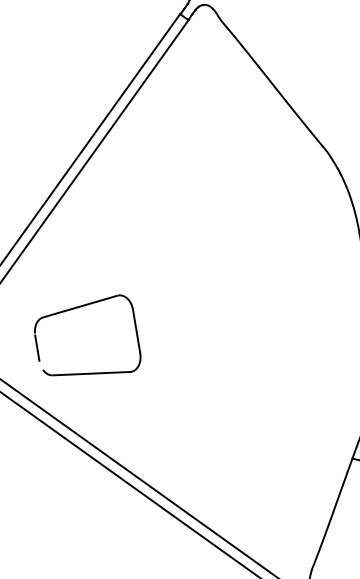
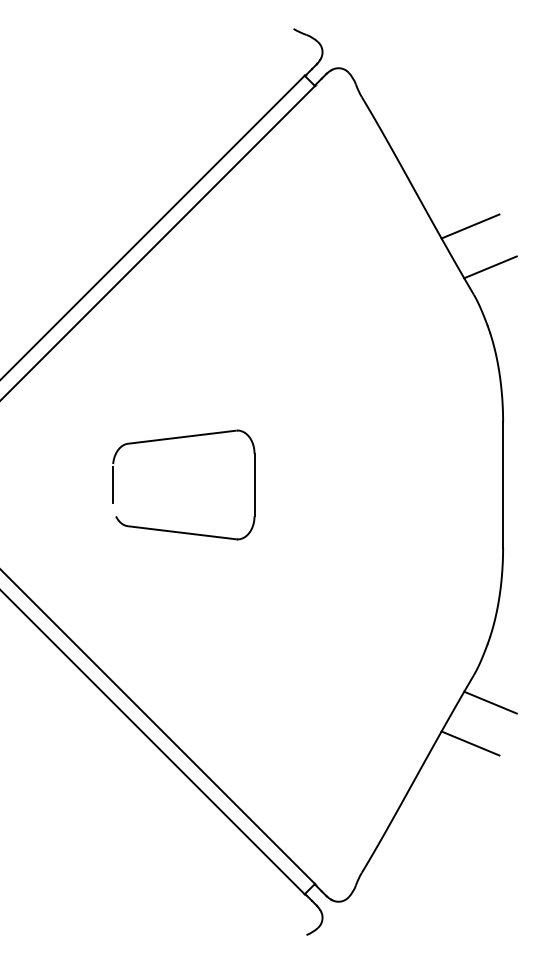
line: (314, 100) -> (470, 226), added
line: (332, 127) -> (490, 267), added
part: (80, 307) -> (182, 438), moved

